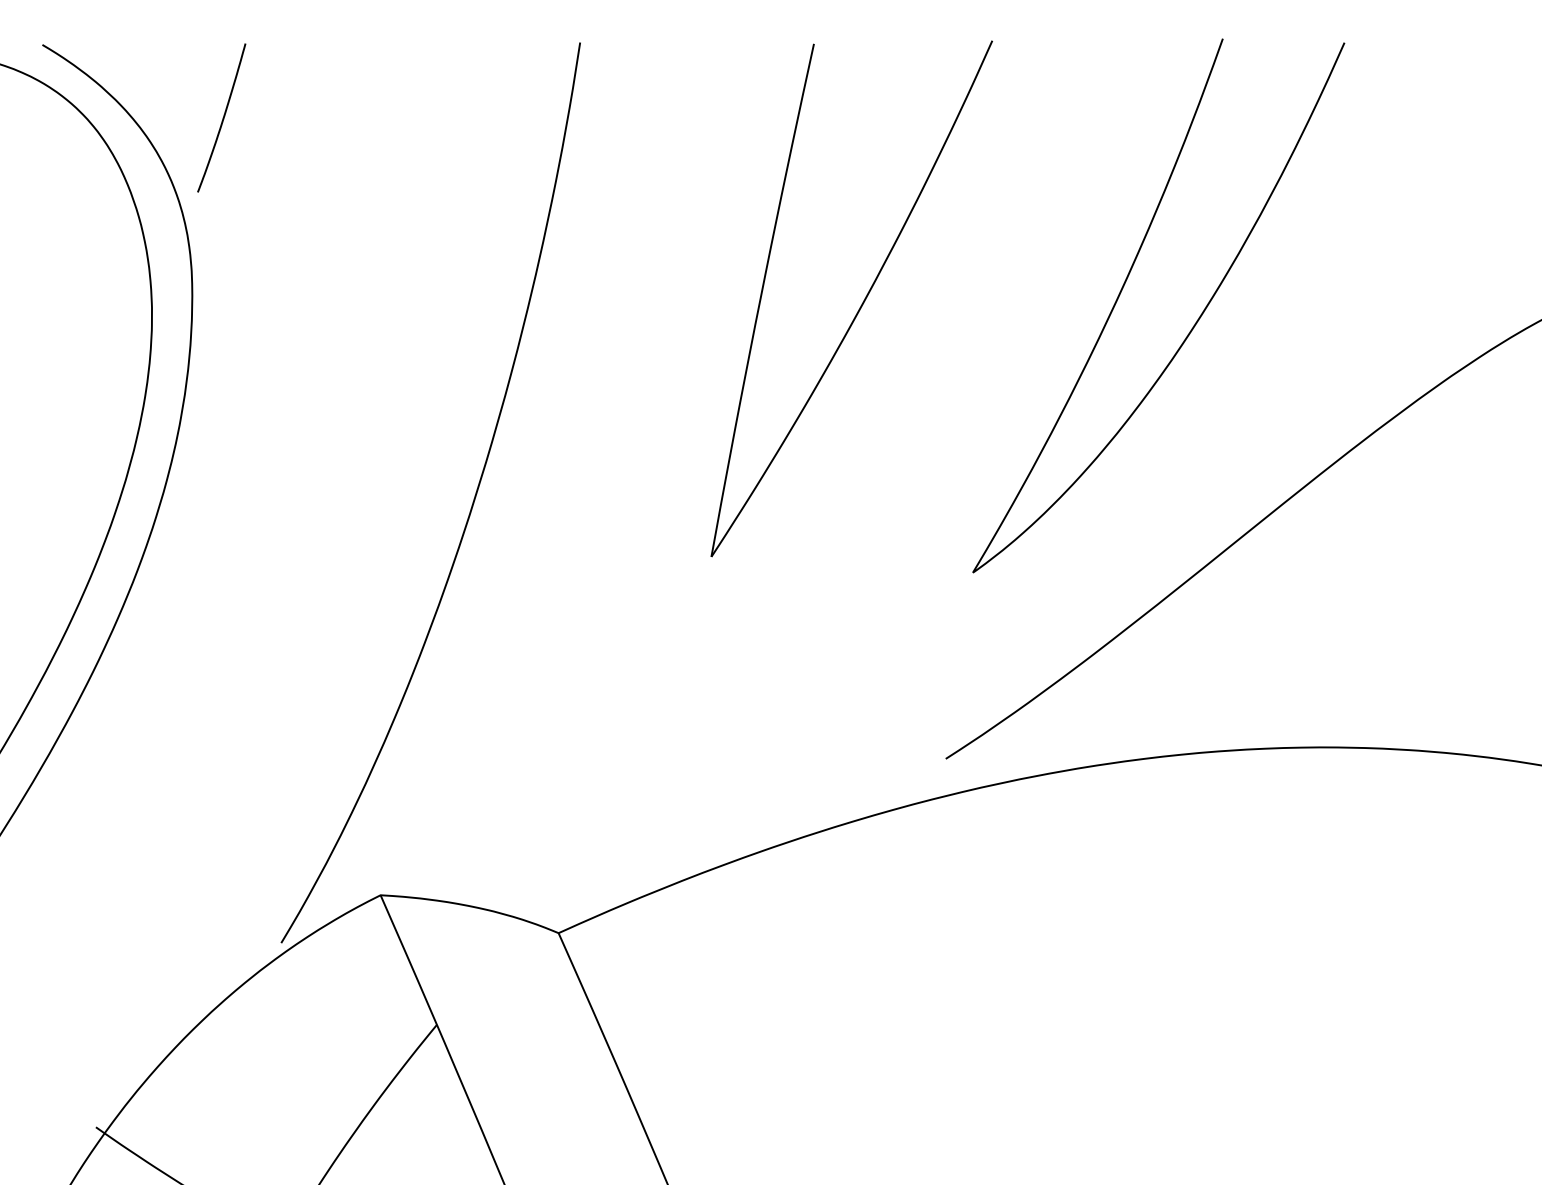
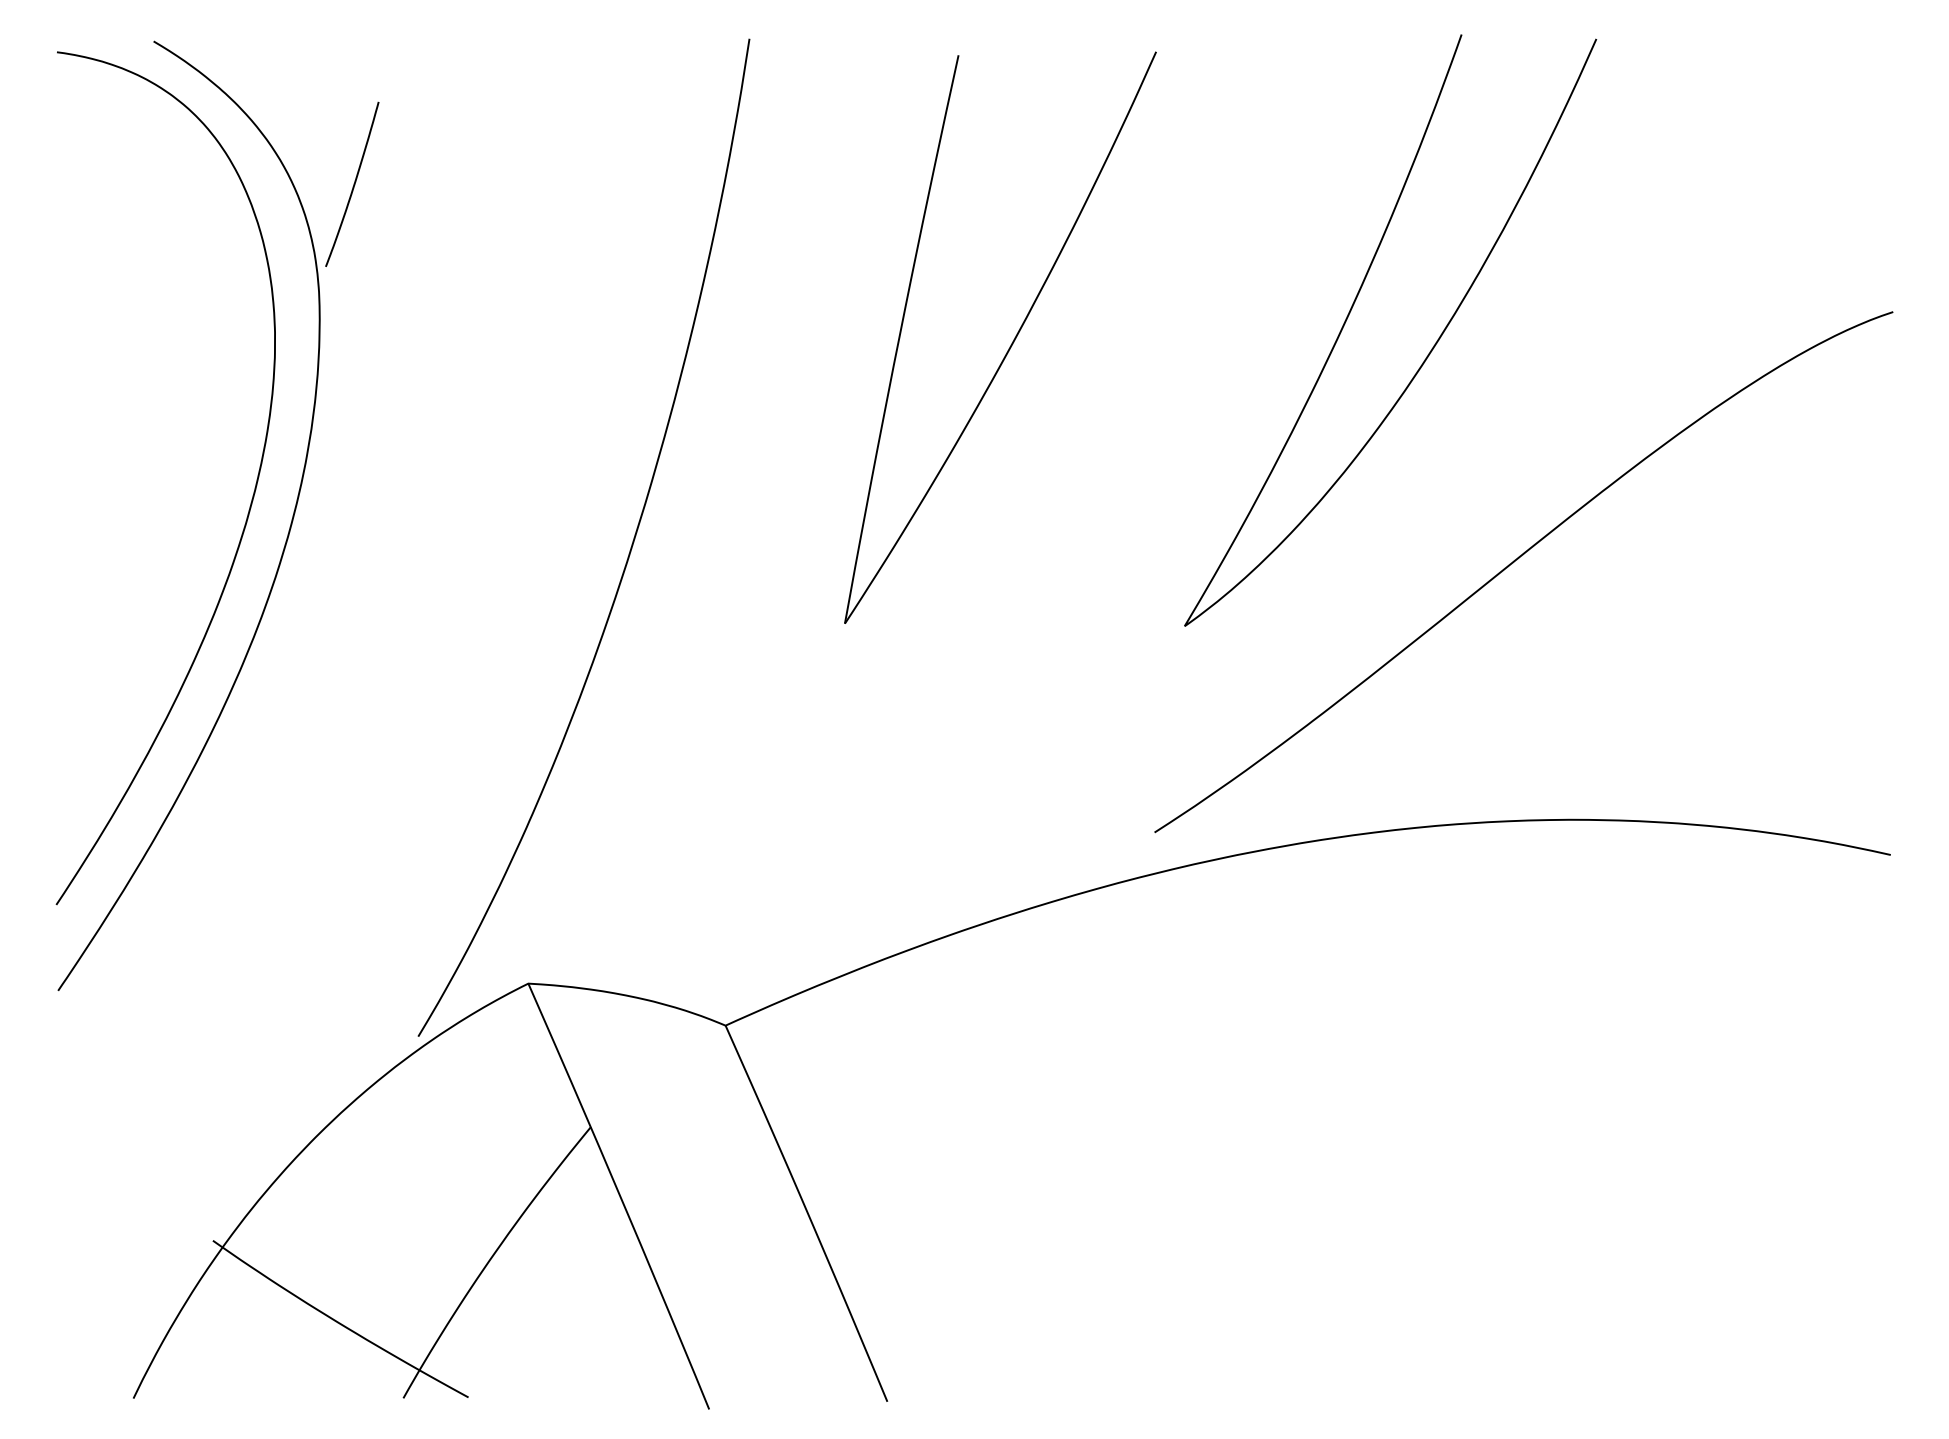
curve: (222, 117) -> (353, 183), moved
part: (861, 304) -> (1011, 343), moved

